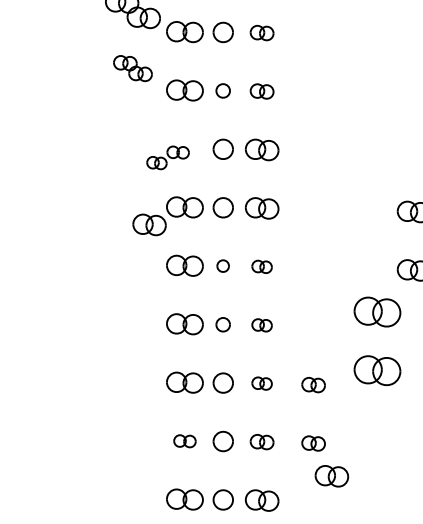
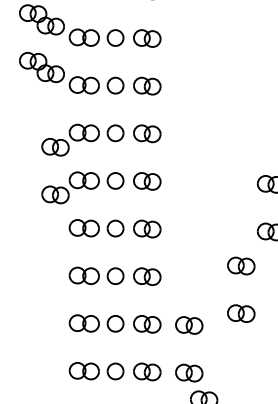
part: (261, 32) -> (146, 38), size x1.43
part: (132, 68) -> (41, 67), size x1.43
part: (222, 90) -> (114, 85), size x1.43
part: (261, 91) -> (146, 86), size x1.43
part: (167, 157) -> (70, 139), size x1.67
part: (222, 265) -> (114, 227), size x1.67
part: (261, 266) -> (146, 228), size x1.67
part: (377, 312) -> (241, 266), size x0.71
part: (222, 324) -> (114, 276), size x1.43
part: (261, 325) -> (146, 276), size x1.67
part: (377, 370) -> (241, 313), size x0.71
part: (261, 383) -> (146, 324), size x1.67
part: (313, 384) -> (189, 324), size x1.43
part: (184, 441) -> (83, 371), size x1.67
part: (261, 441) -> (146, 371), size x1.43
part: (313, 443) -> (189, 373), size x1.43

